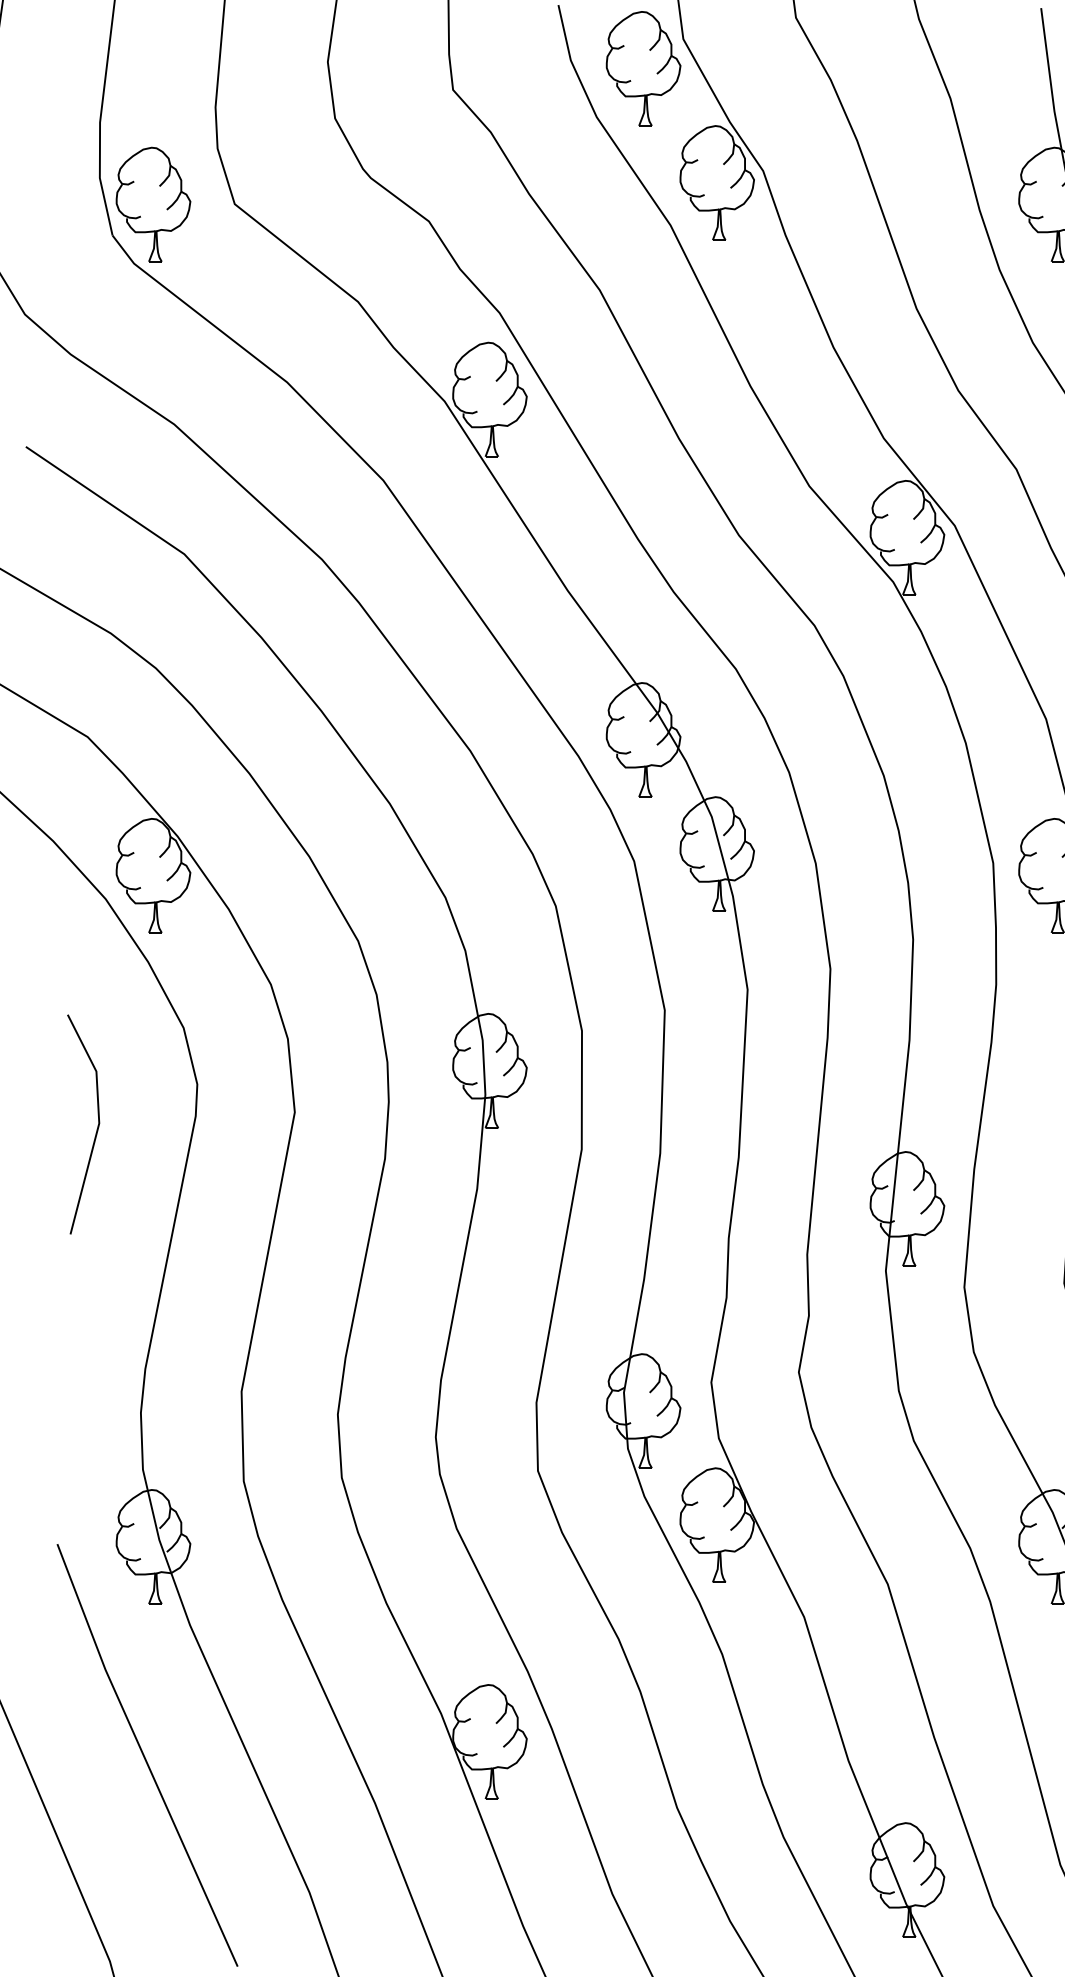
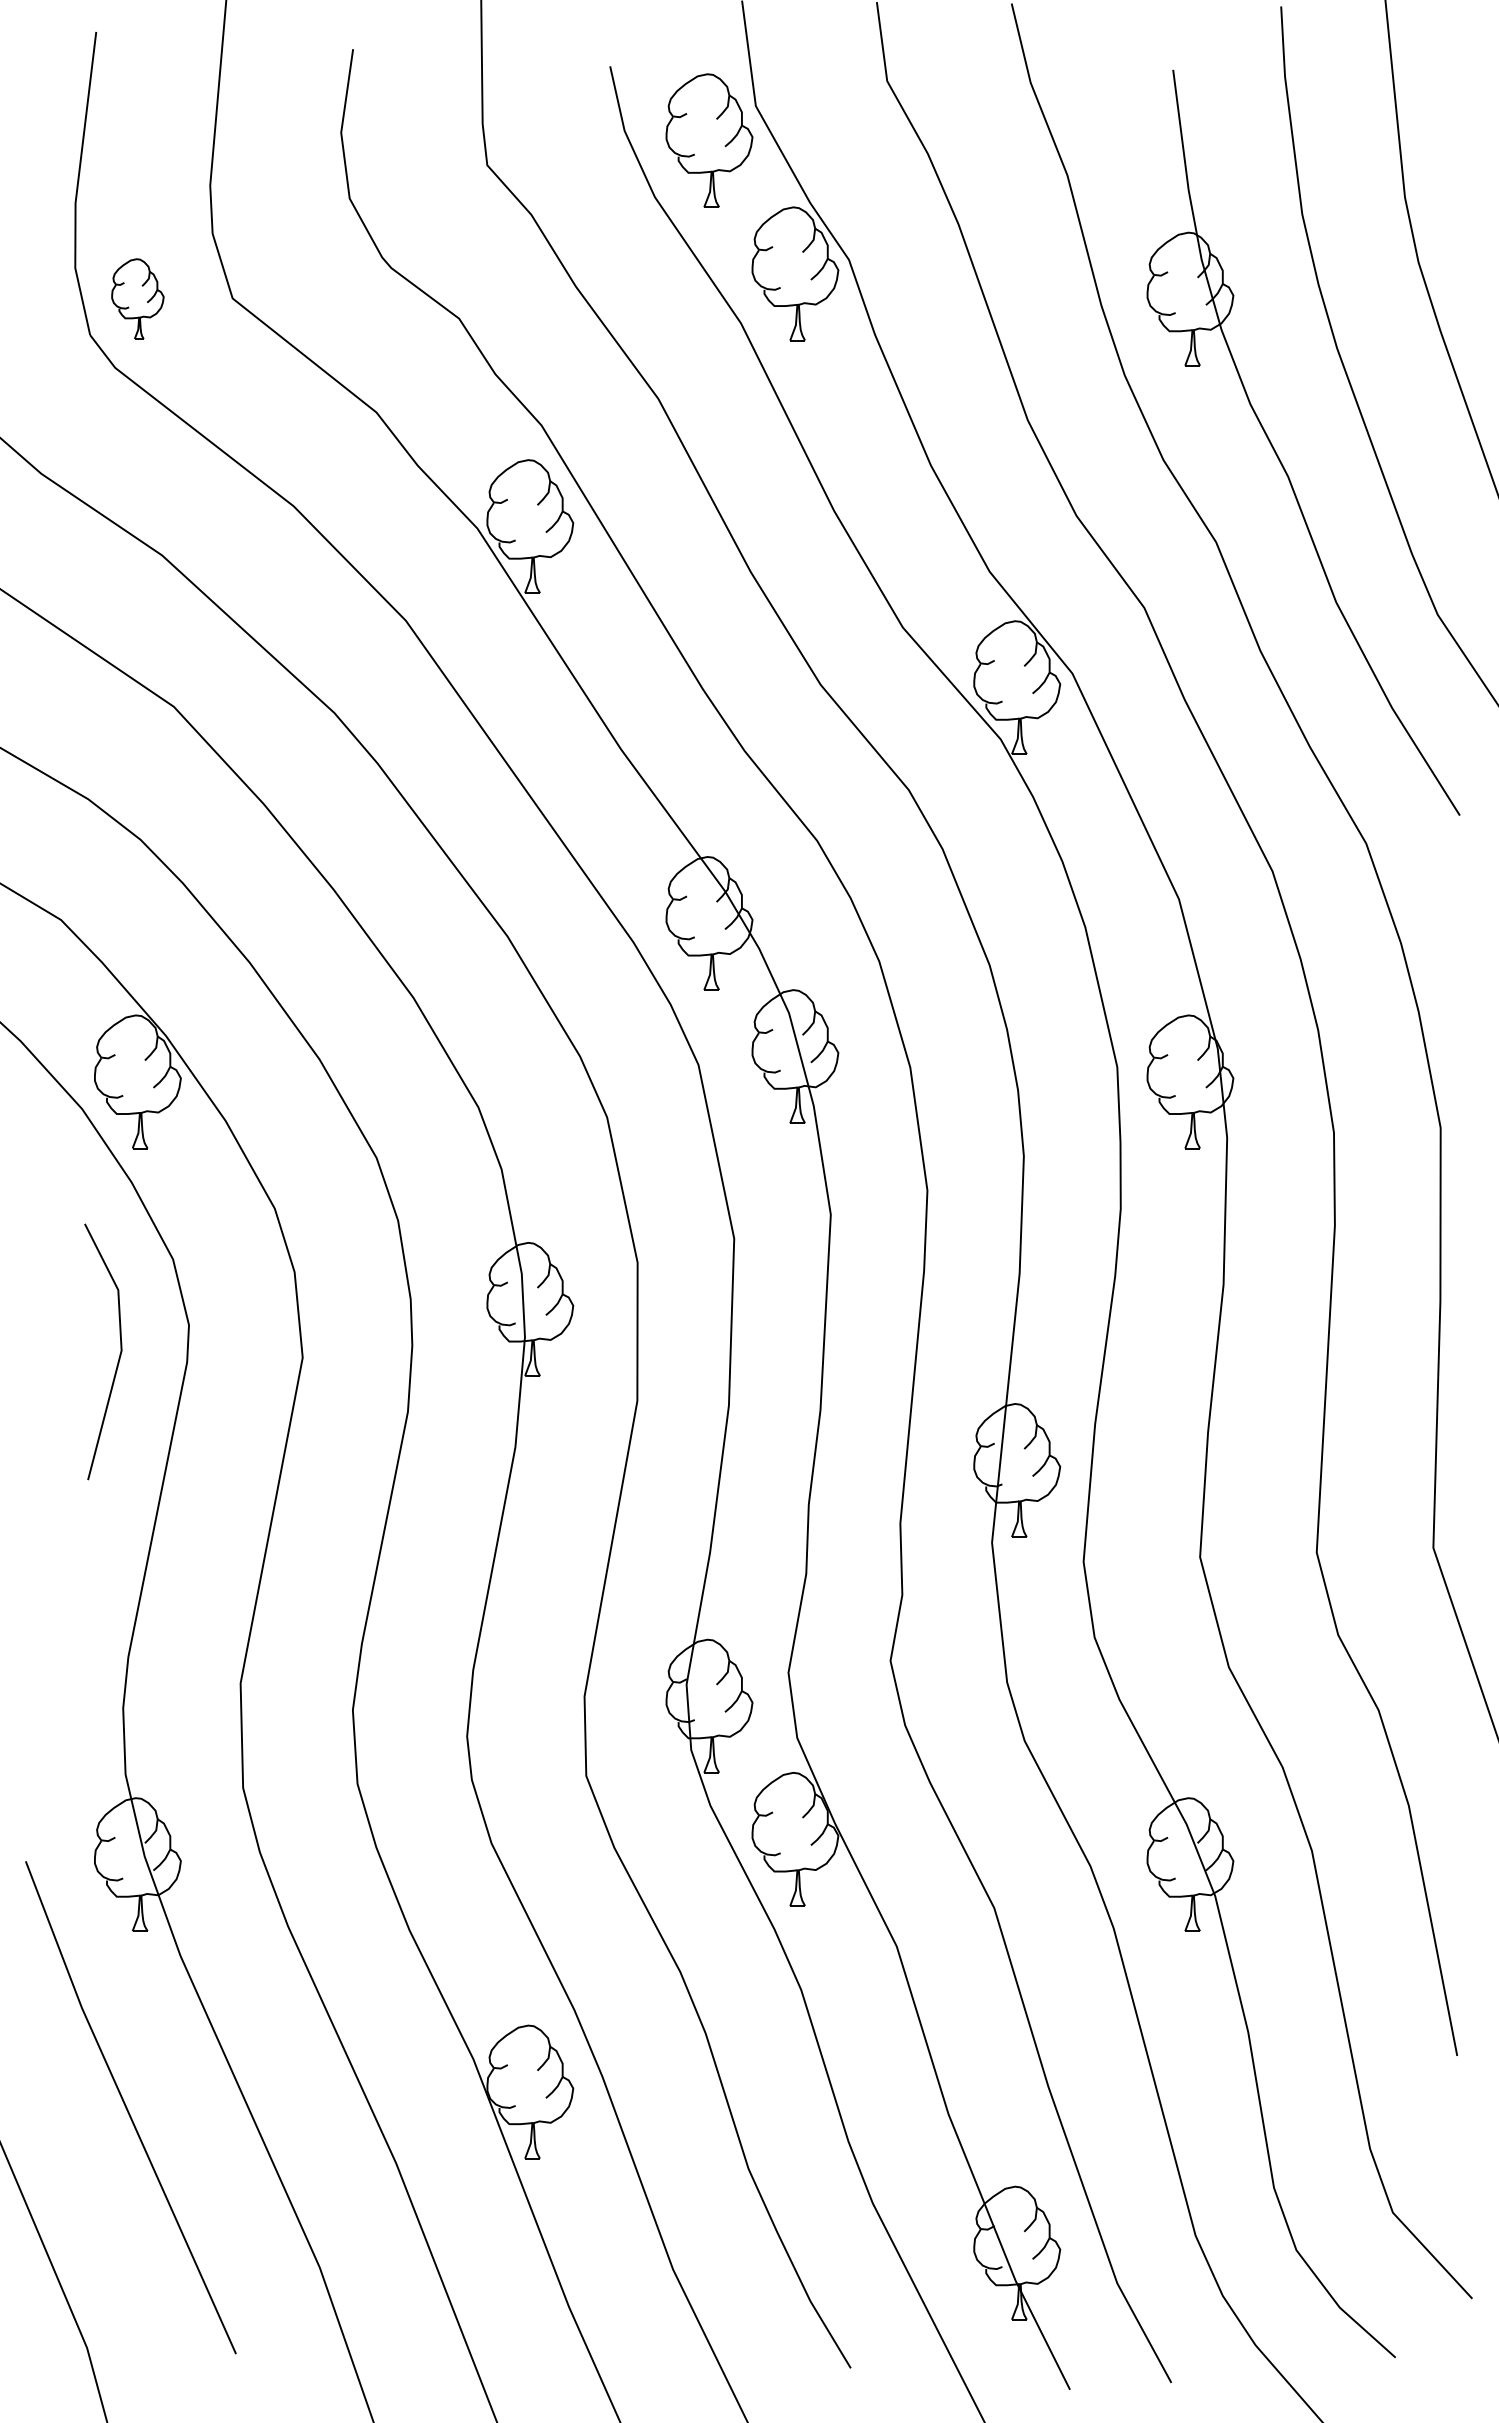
part: (153, 204) -> (137, 298), size x0.6
line: (96, 1129) -> (118, 1357), moved

